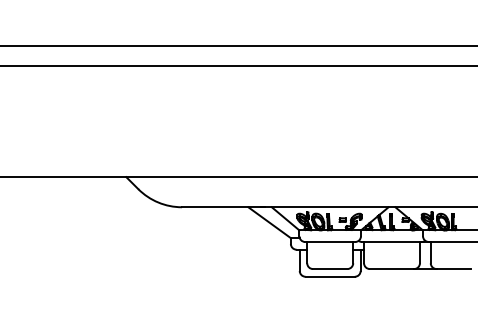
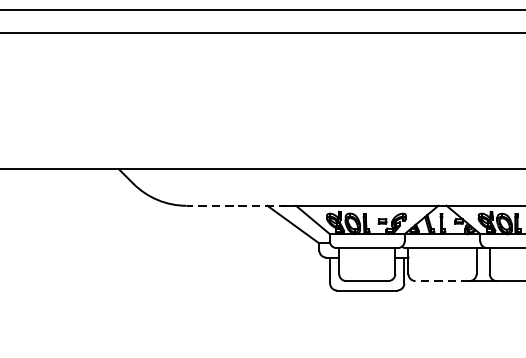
line: (222, 207) -> (235, 206), solid -> dashed
line: (391, 269) -> (441, 281), solid -> dashed

